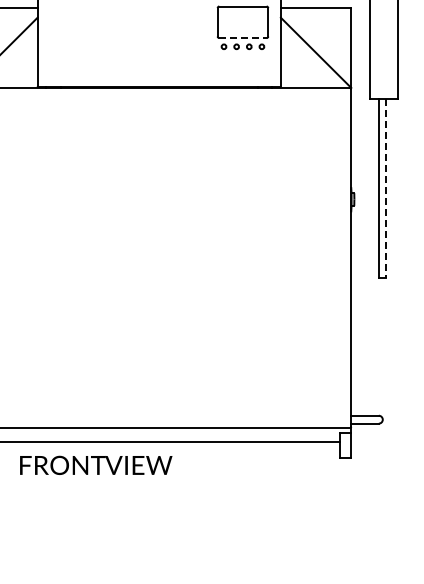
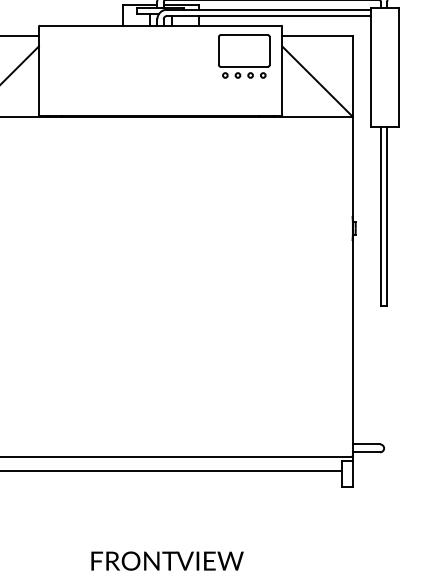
line: (243, 37) -> (244, 66), dashed -> solid
line: (386, 188) -> (387, 217), dashed -> solid
text: (96, 464) -> (167, 560), moved

